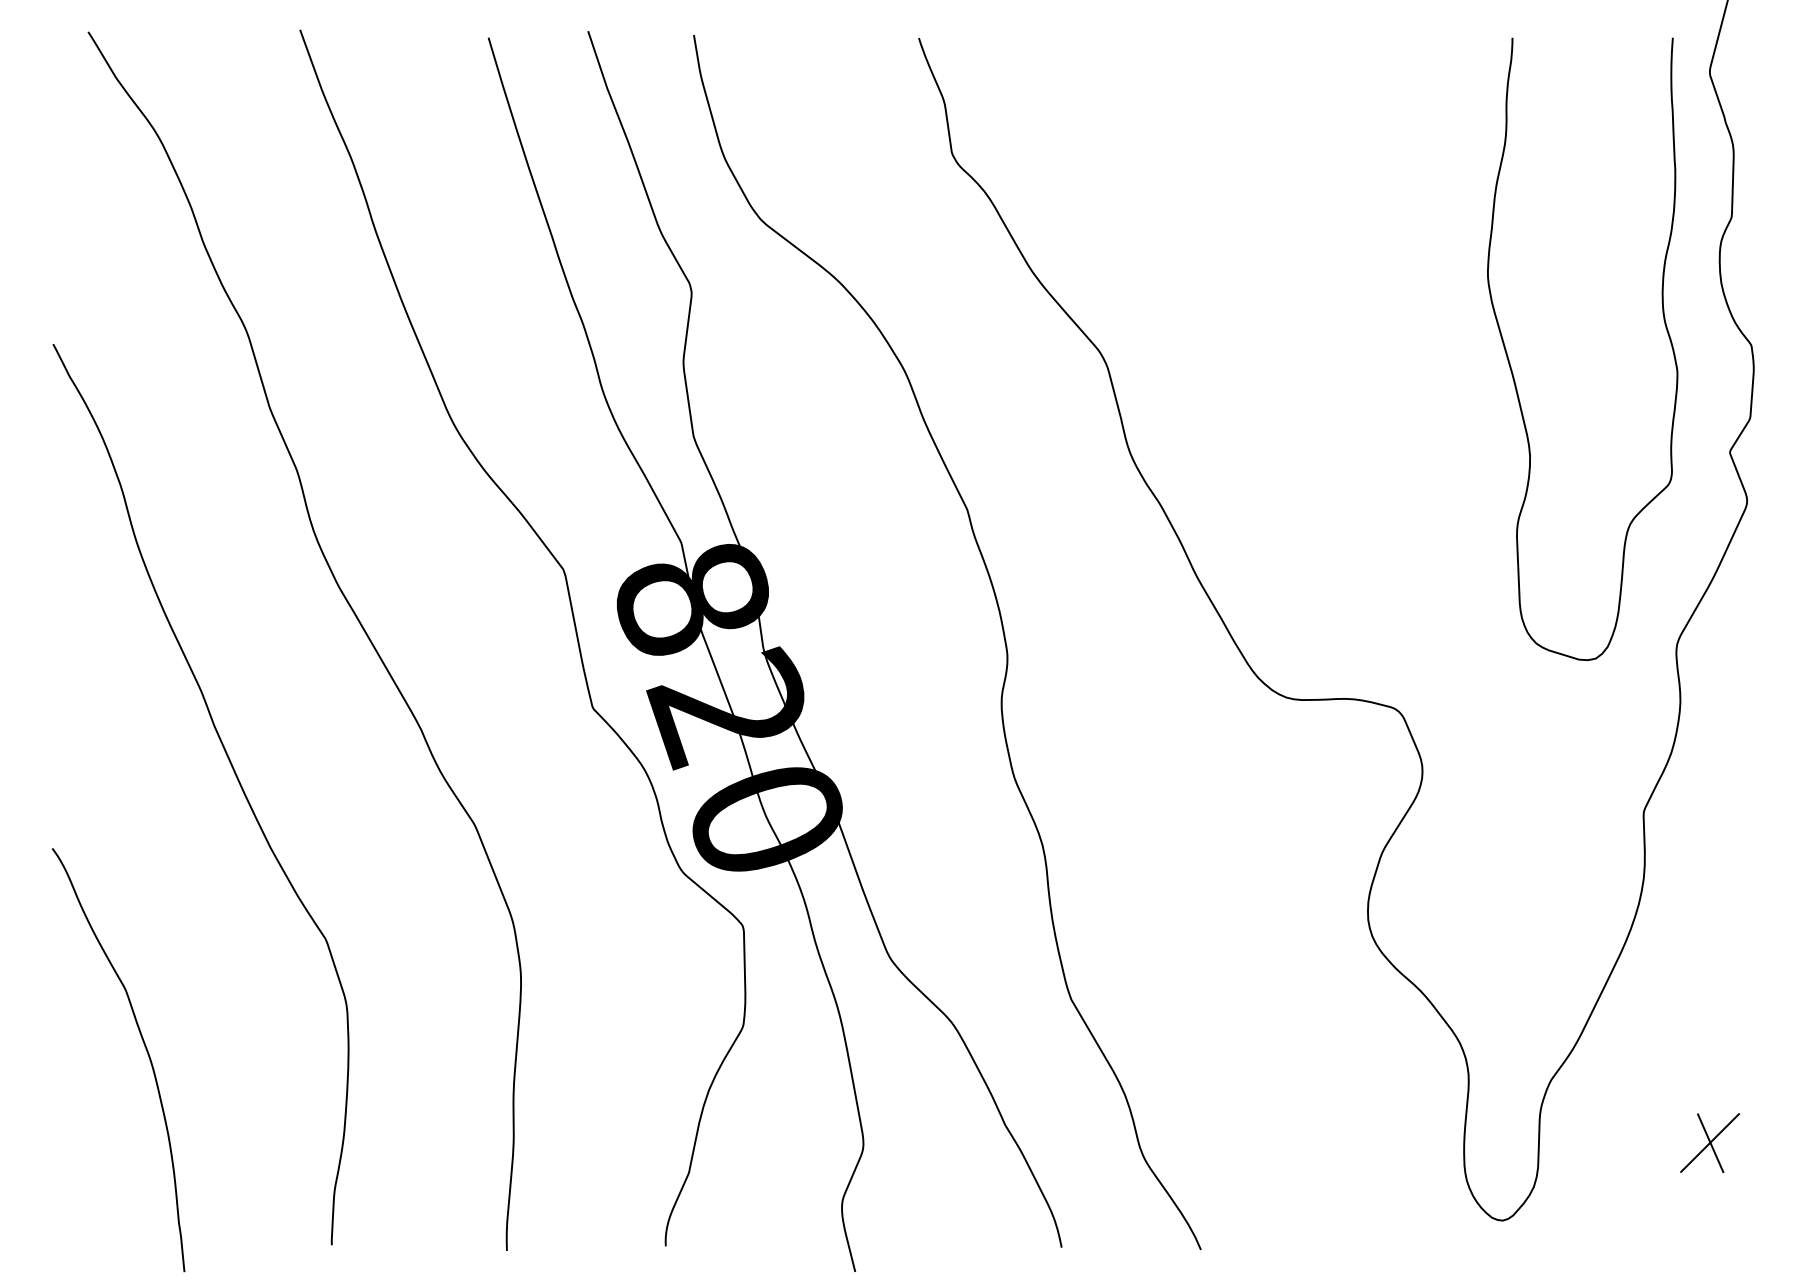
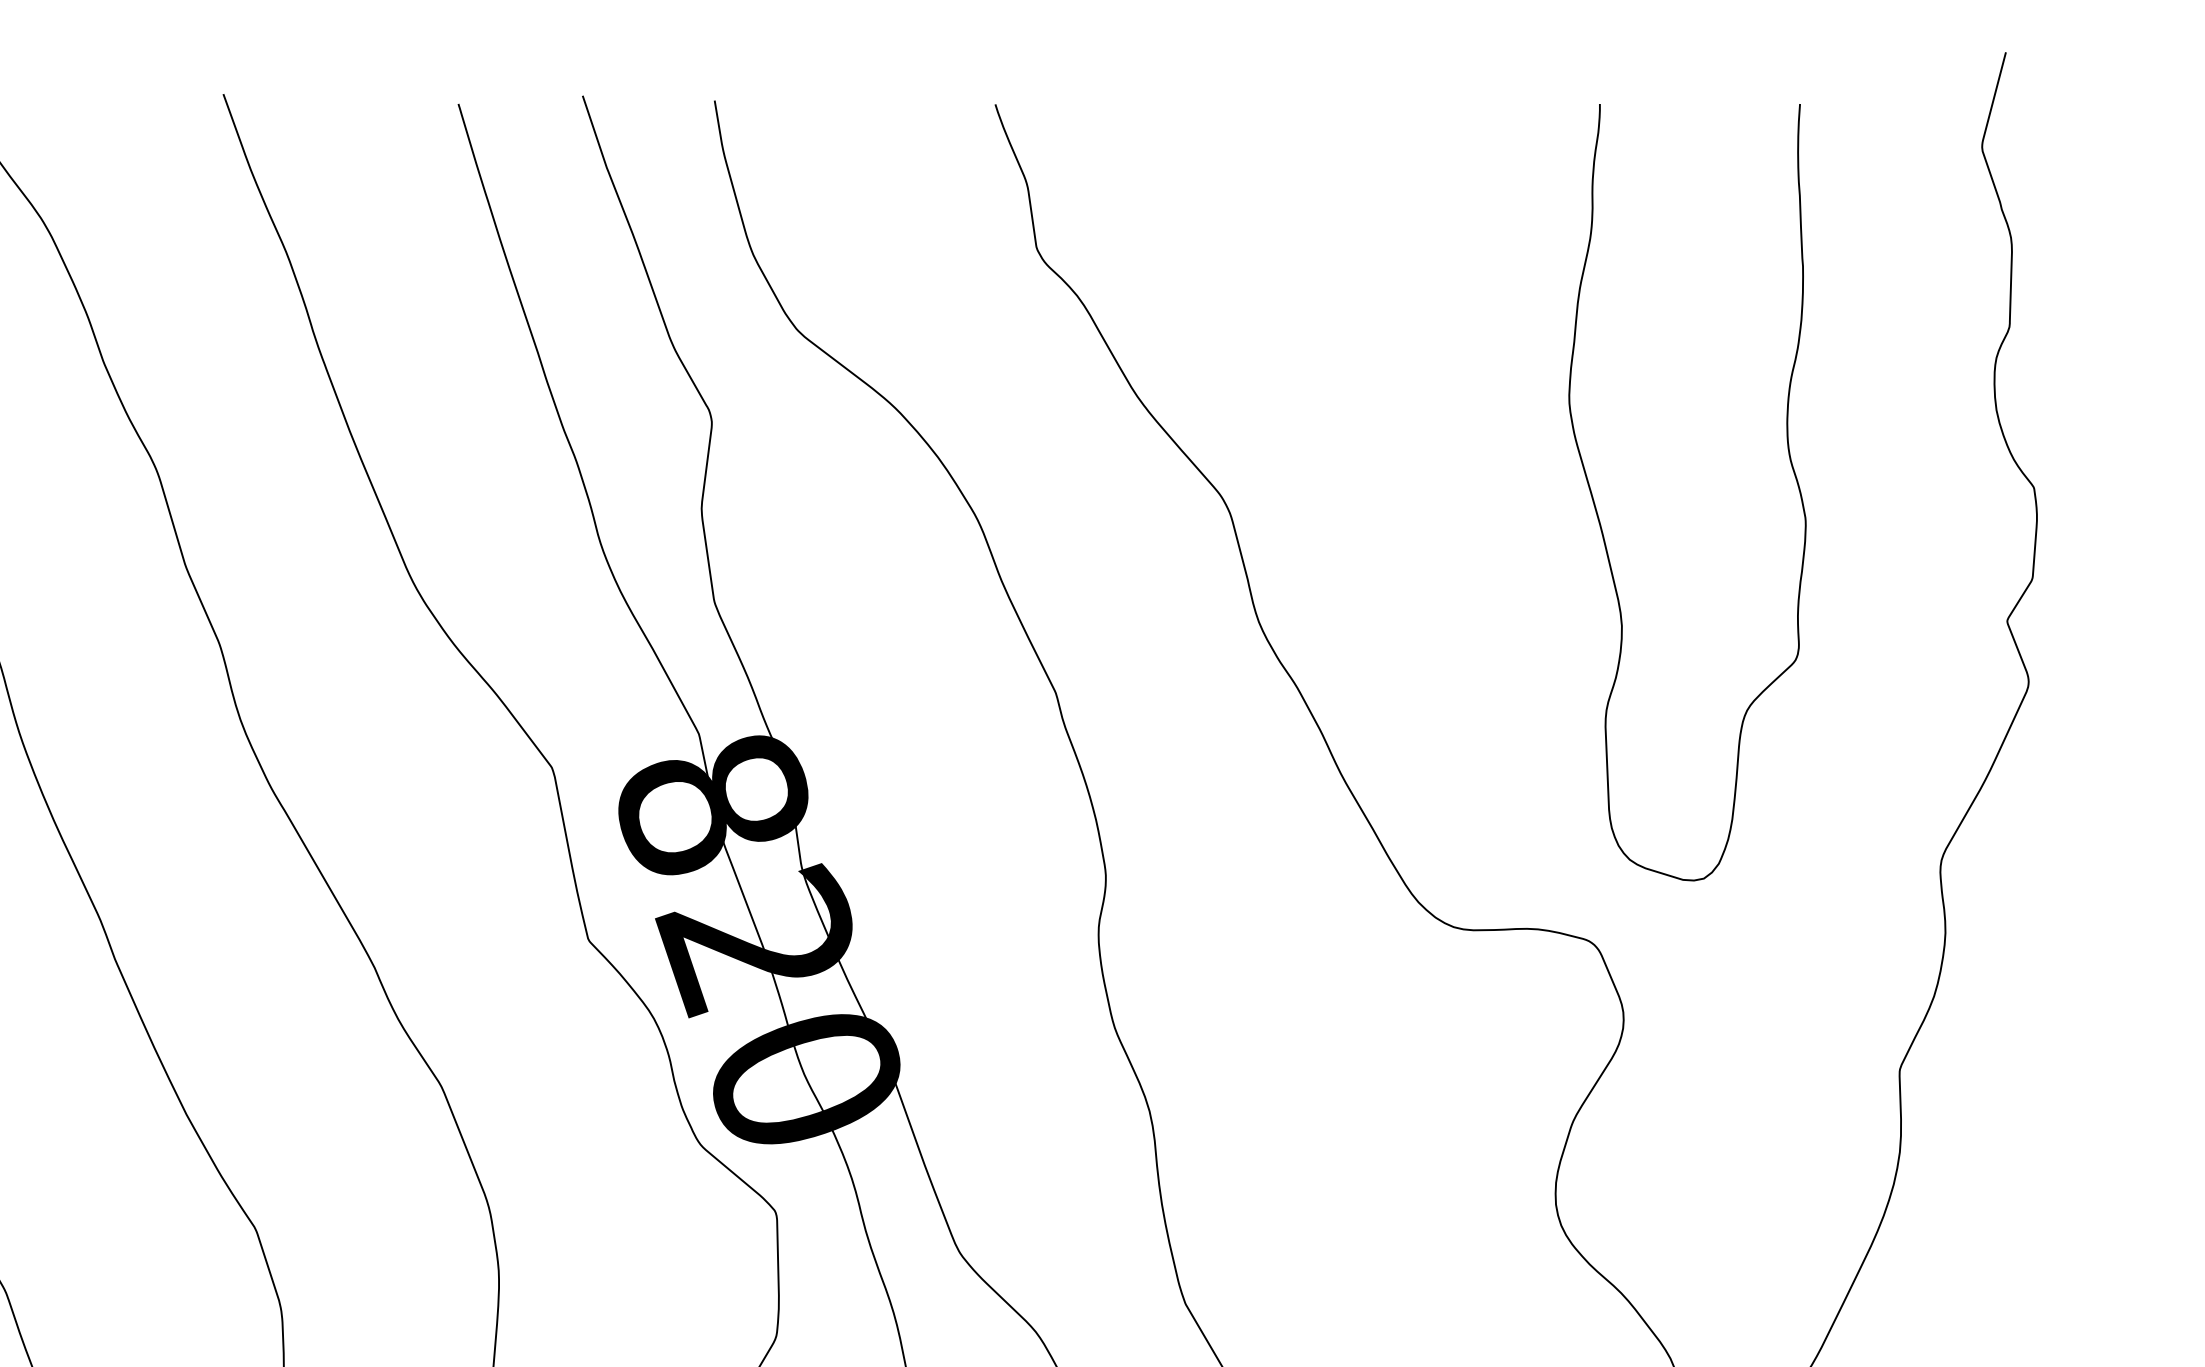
curve: (1511, 366) -> (1598, 514), moved

